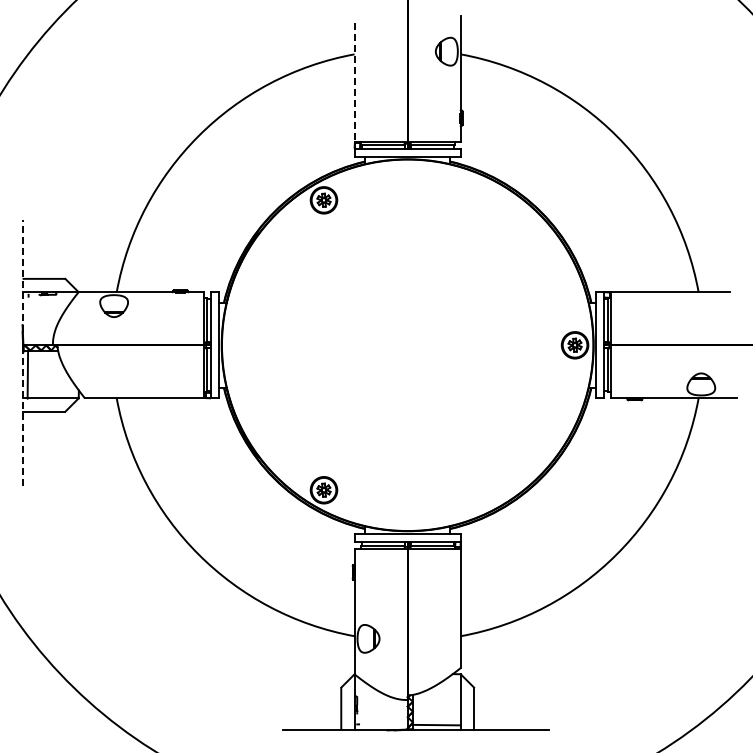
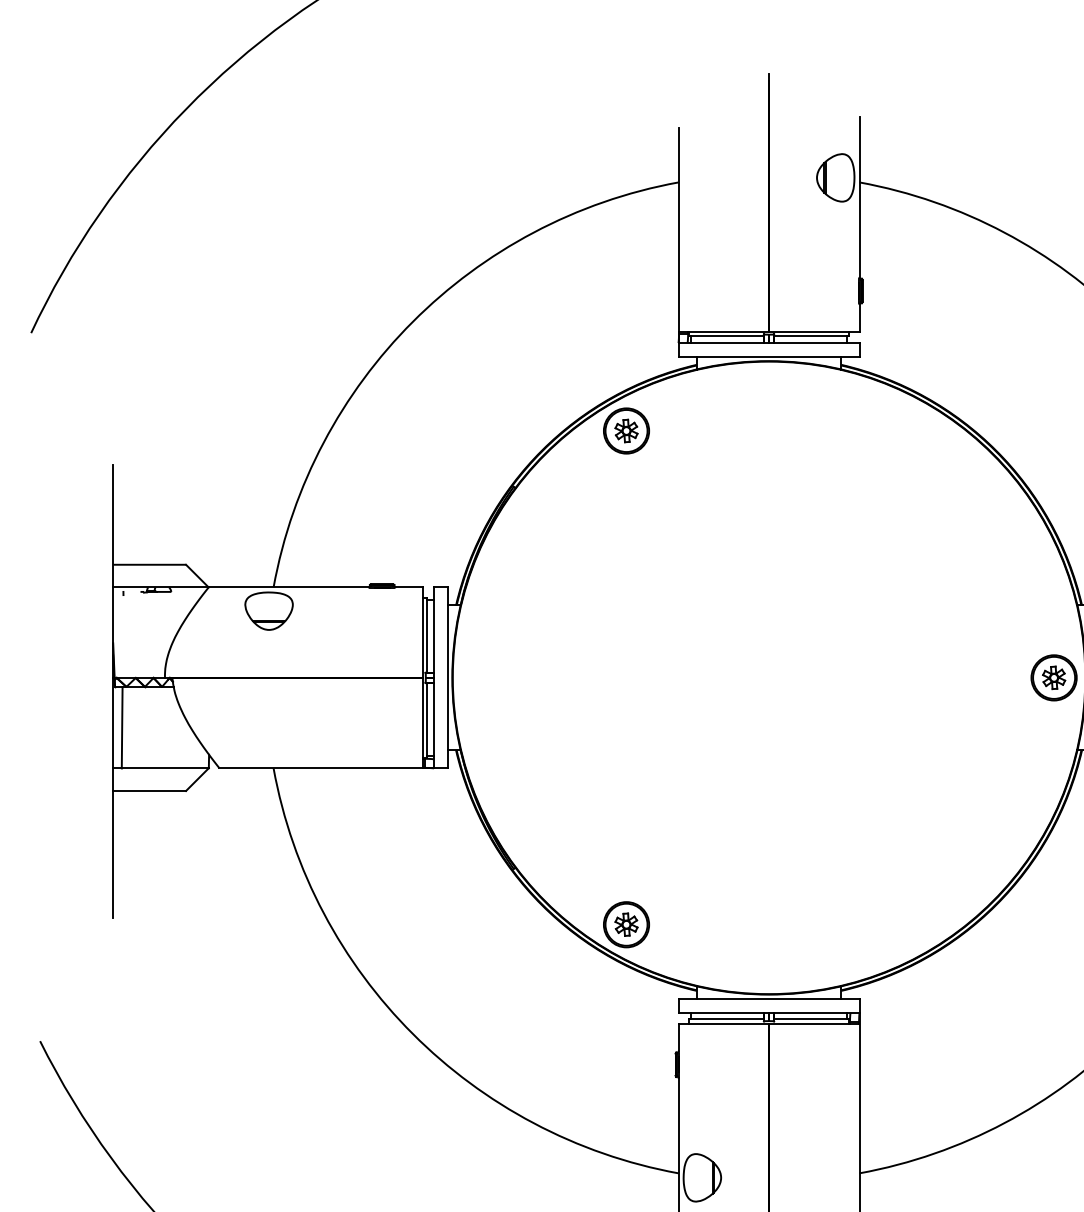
line: (354, 86) -> (678, 237), dashed -> solid
line: (22, 353) -> (113, 691), dashed -> solid

